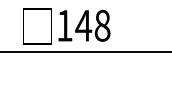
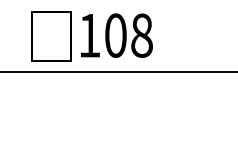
text: (83, 25) -> (115, 35), 148 -> 108

